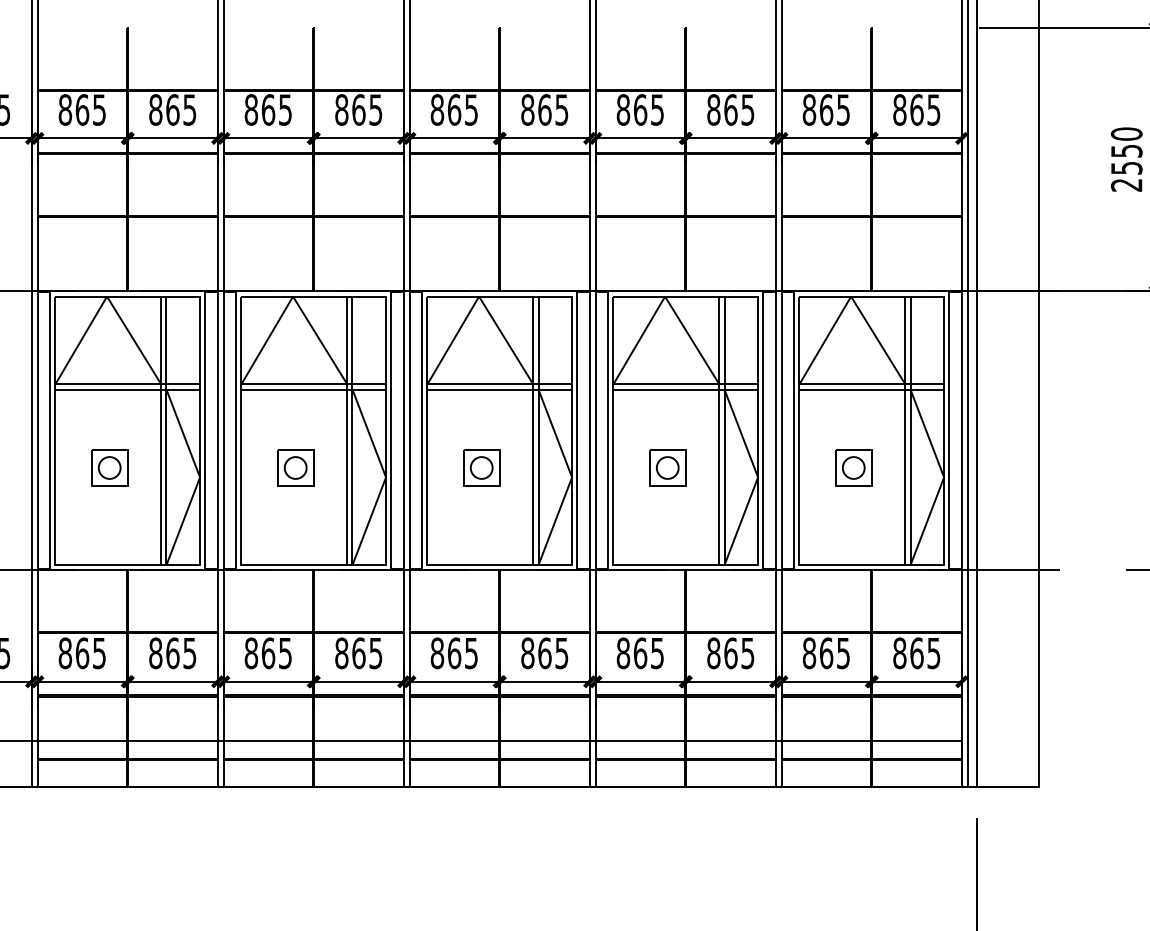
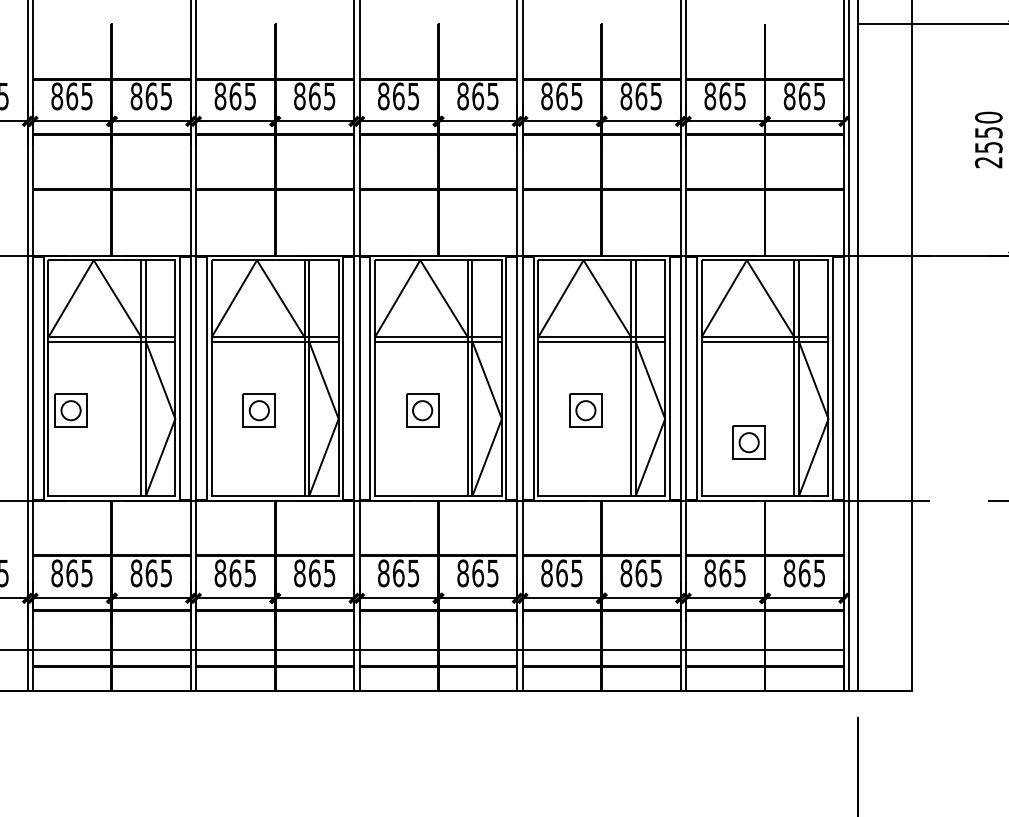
part: (109, 467) -> (70, 410), moved
part: (852, 467) -> (748, 442), moved

